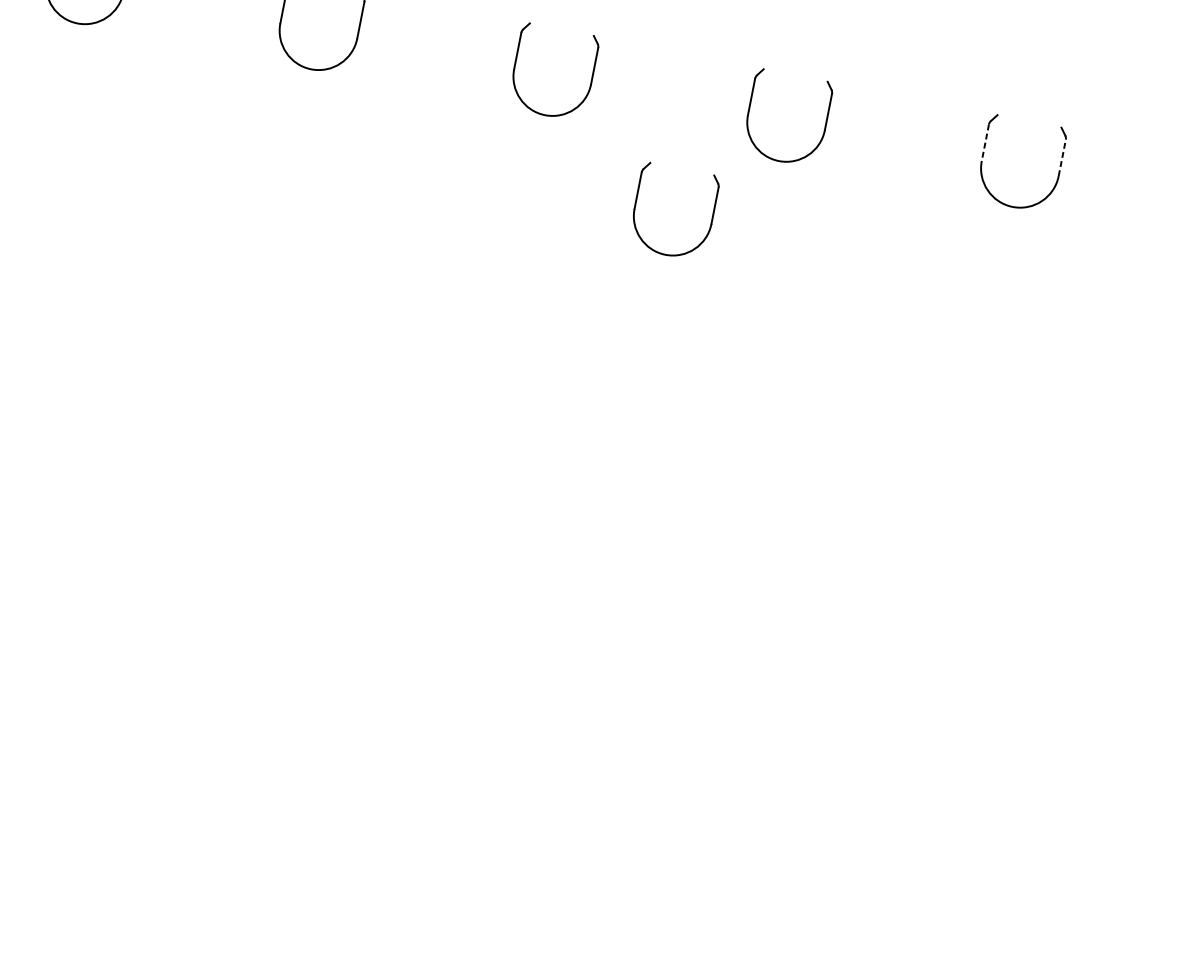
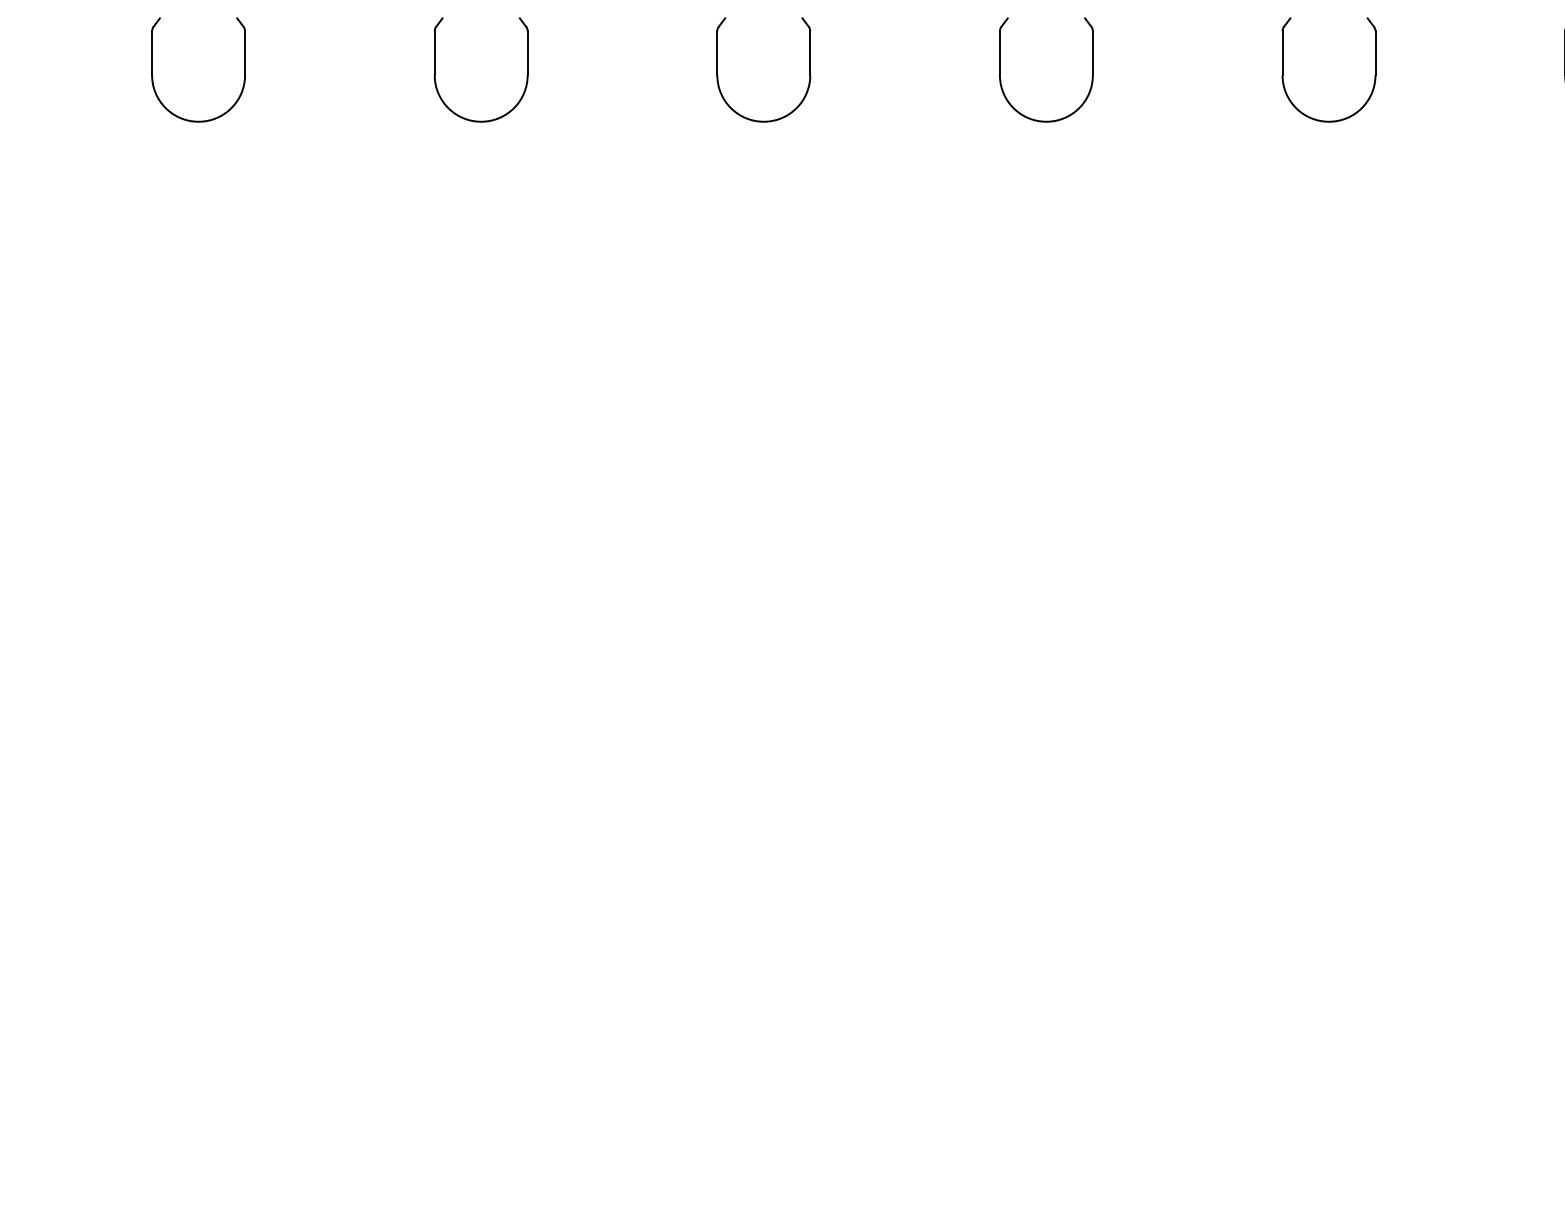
line: (984, 142) -> (999, 53), dashed -> solid
line: (1062, 157) -> (1092, 52), dashed -> solid
part: (636, 204) -> (607, 204), removed

